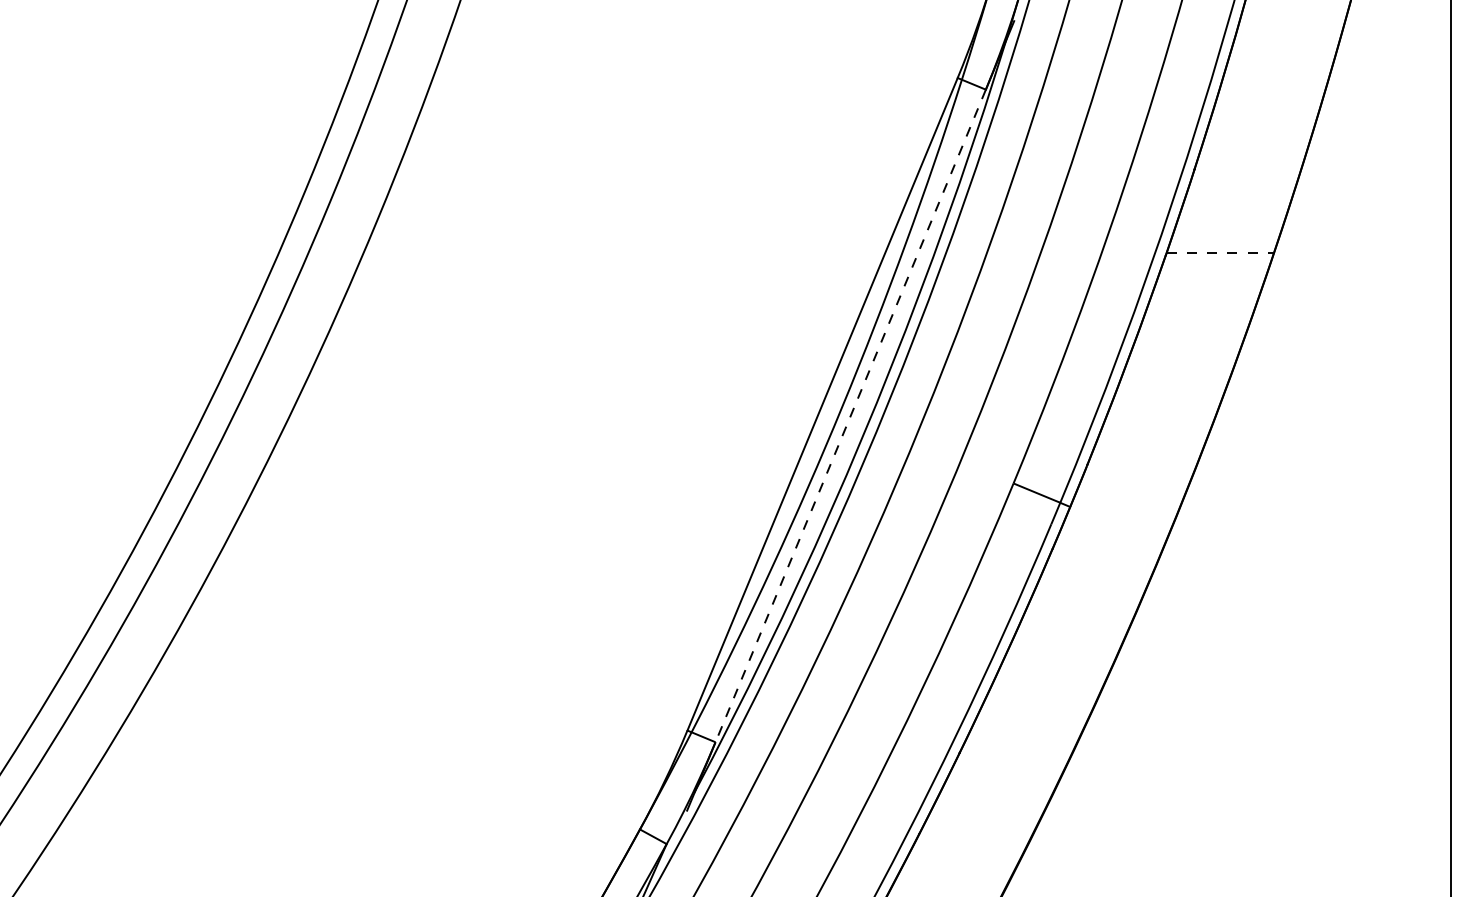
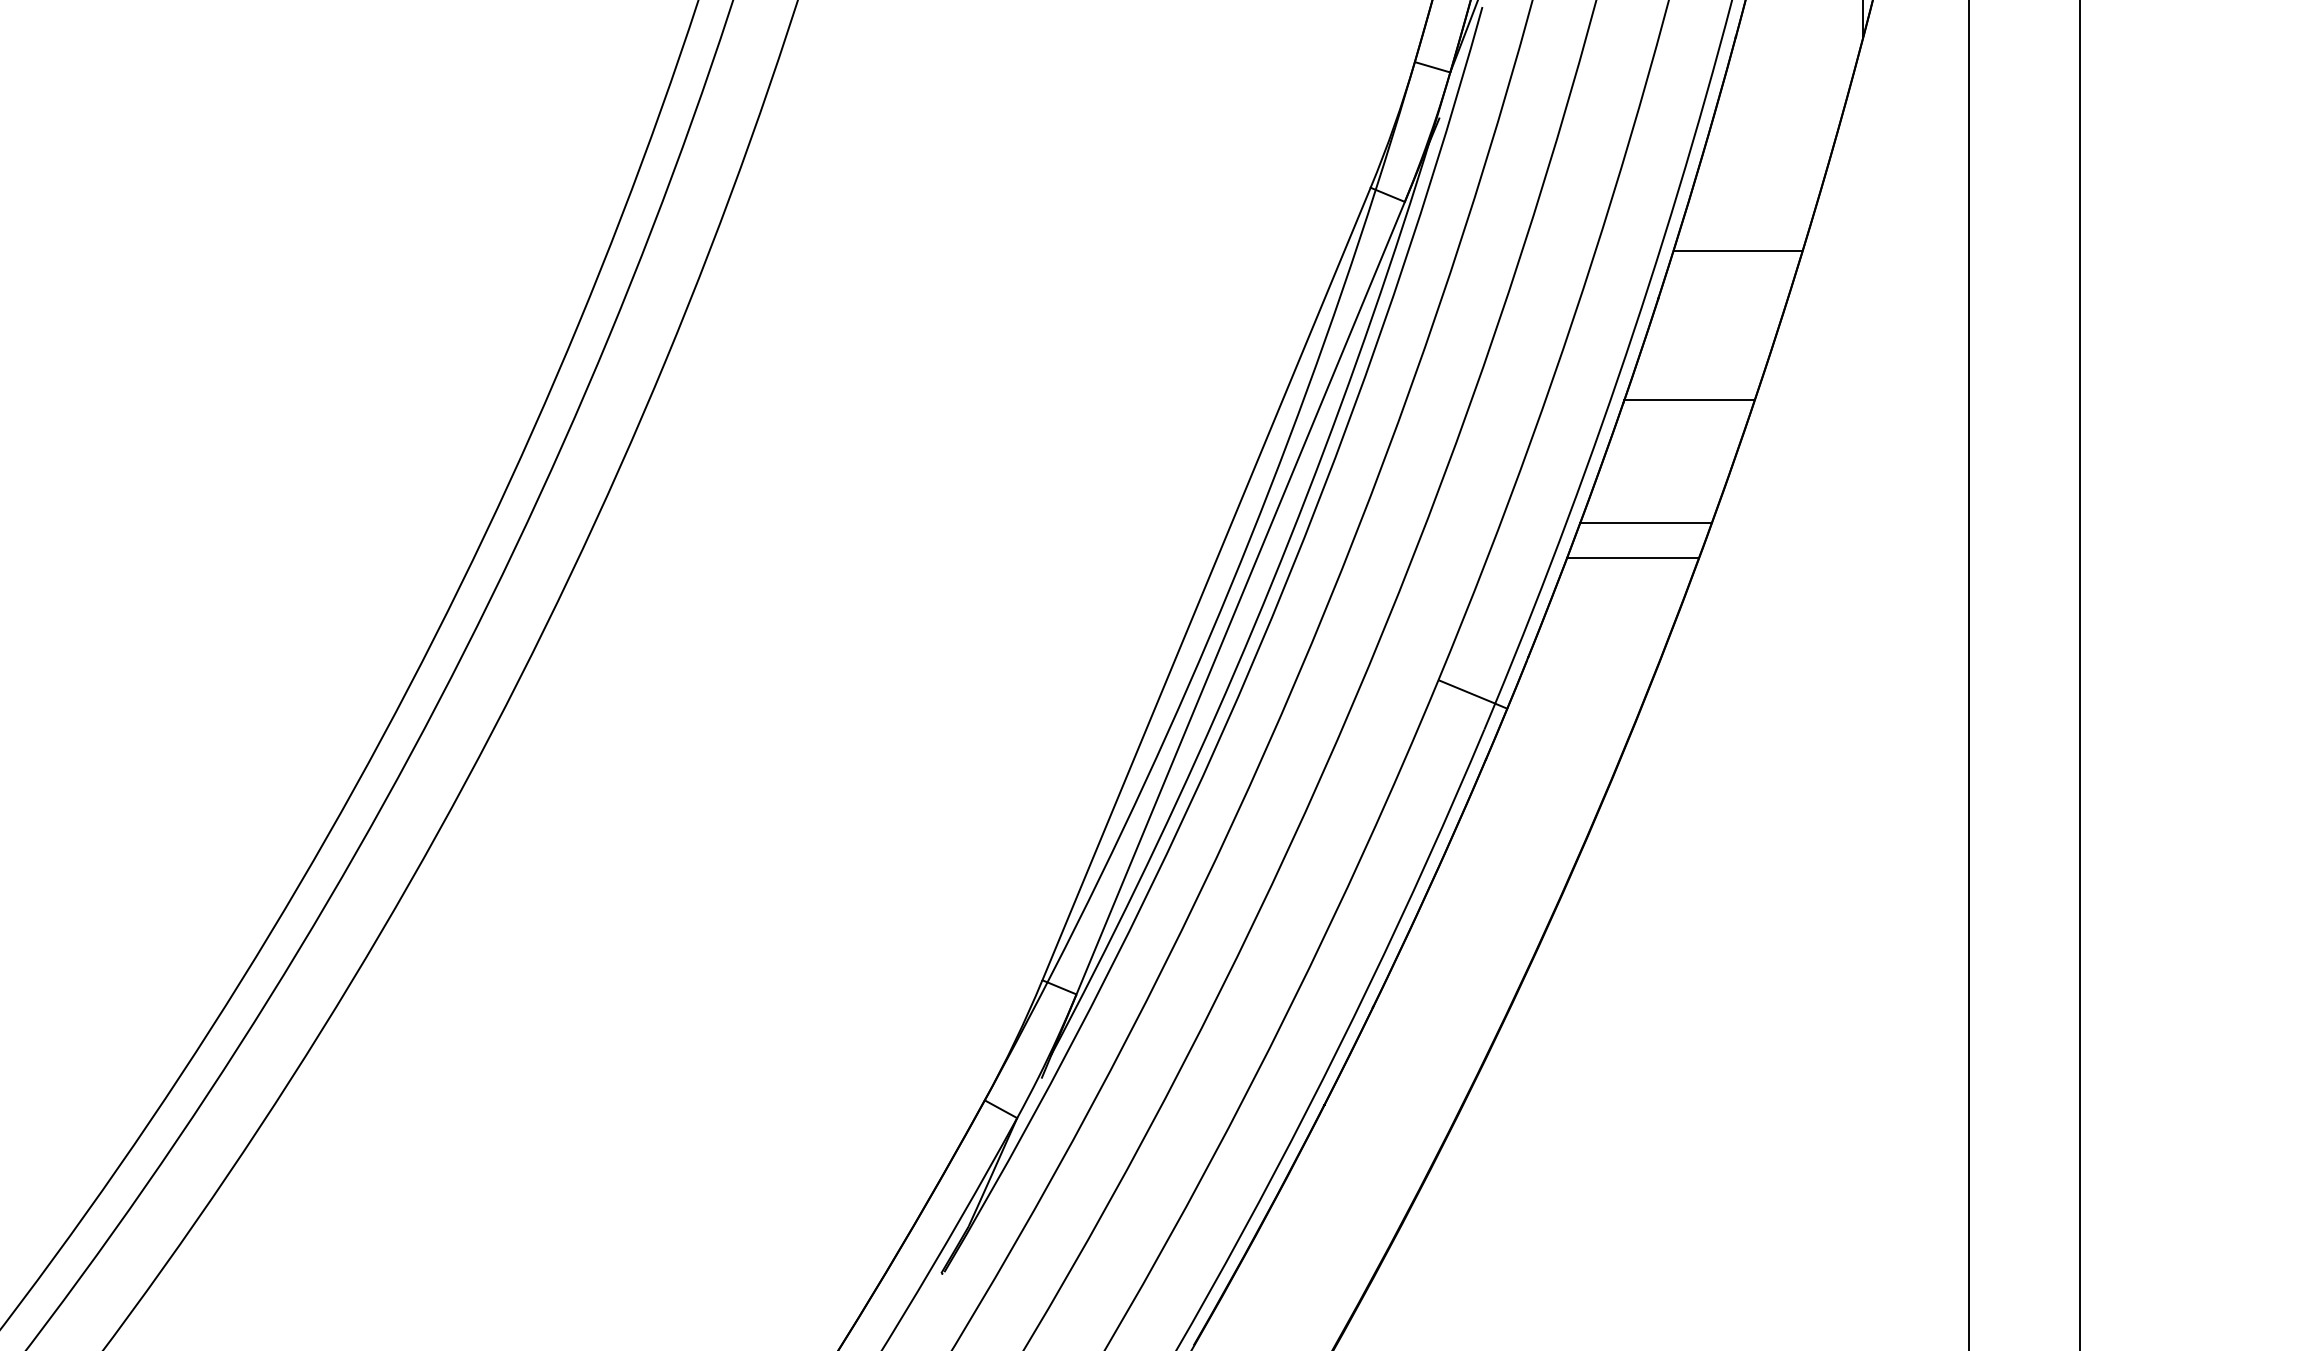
line: (1259, 129) -> (1737, 250), added
line: (1220, 253) -> (1689, 400), dashed -> solid
line: (1184, 354) -> (1645, 523), added
line: (1172, 383) -> (1631, 558), added
line: (850, 416) -> (1240, 598), dashed -> solid

